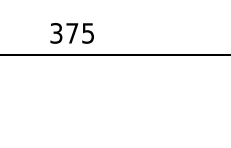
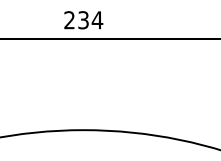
text: (72, 33) -> (83, 20), 375 -> 234

